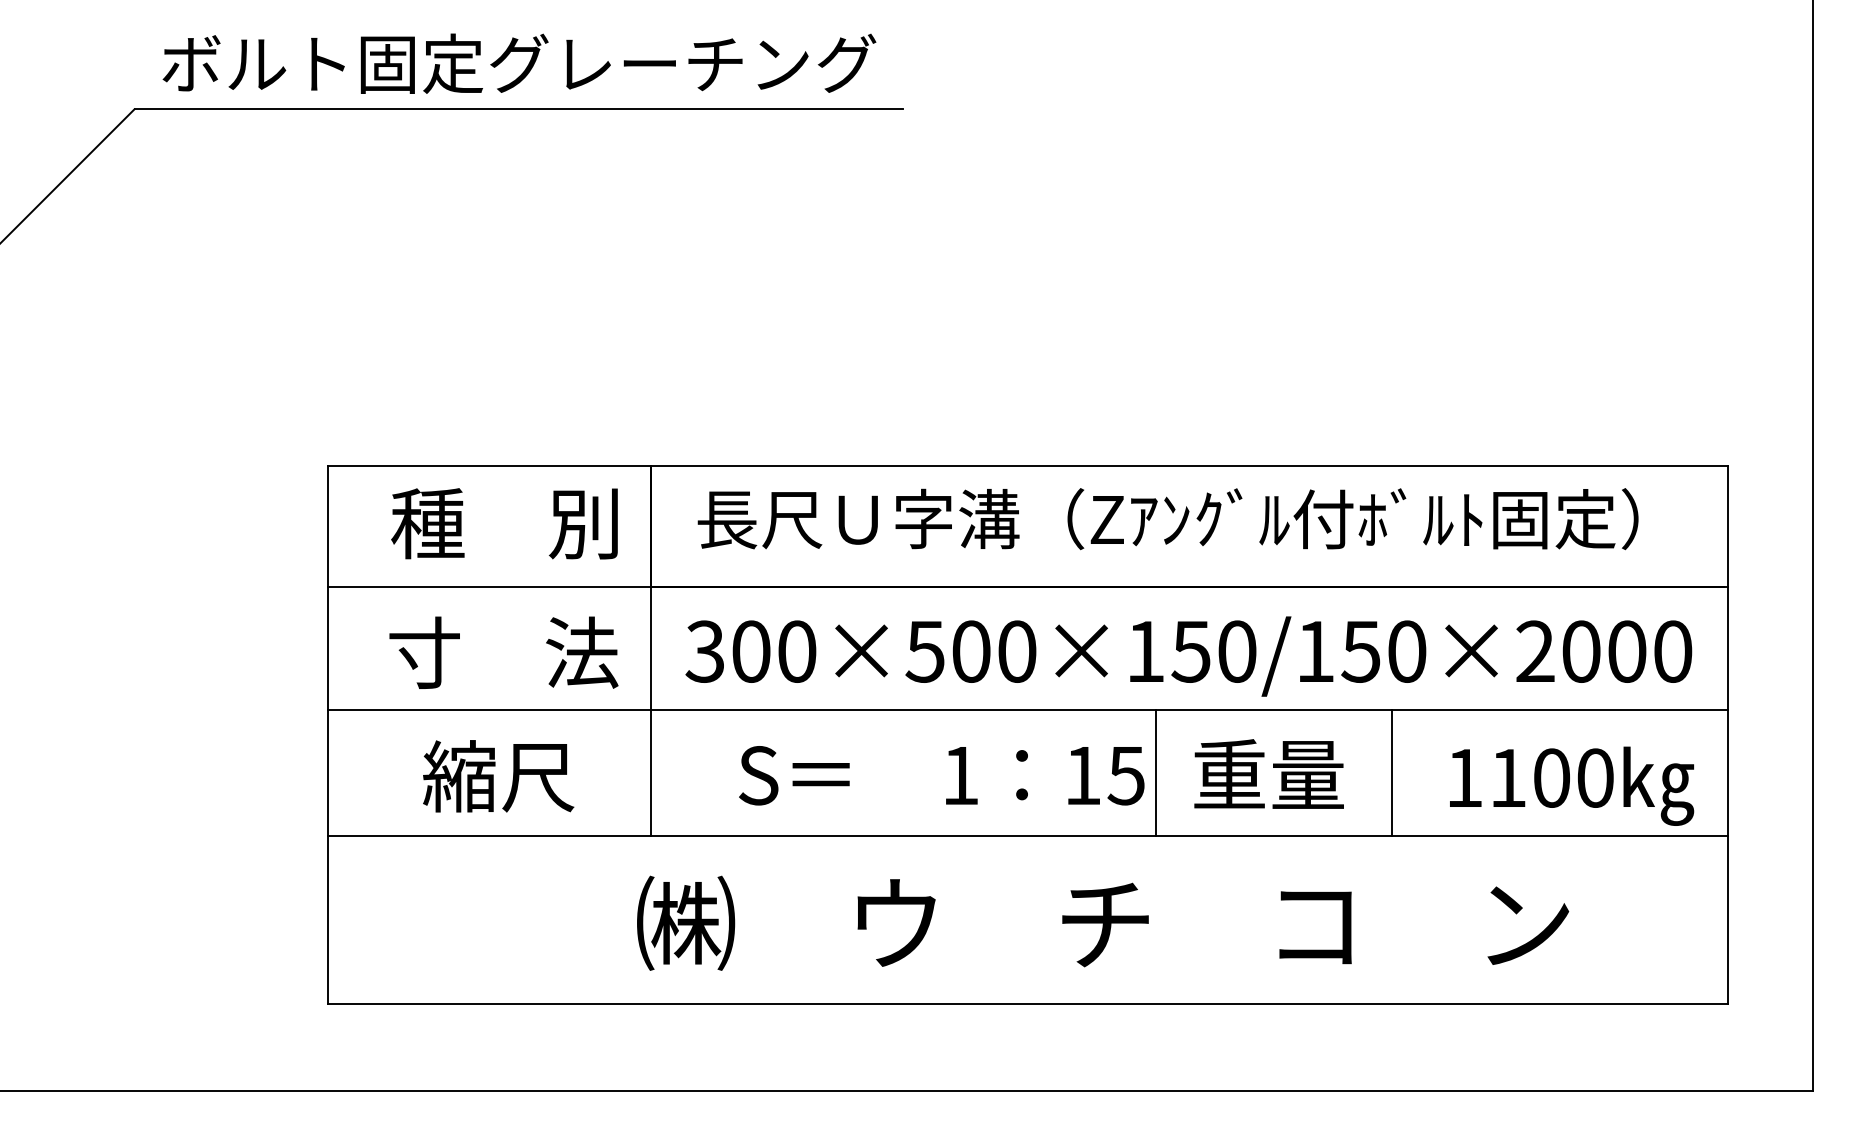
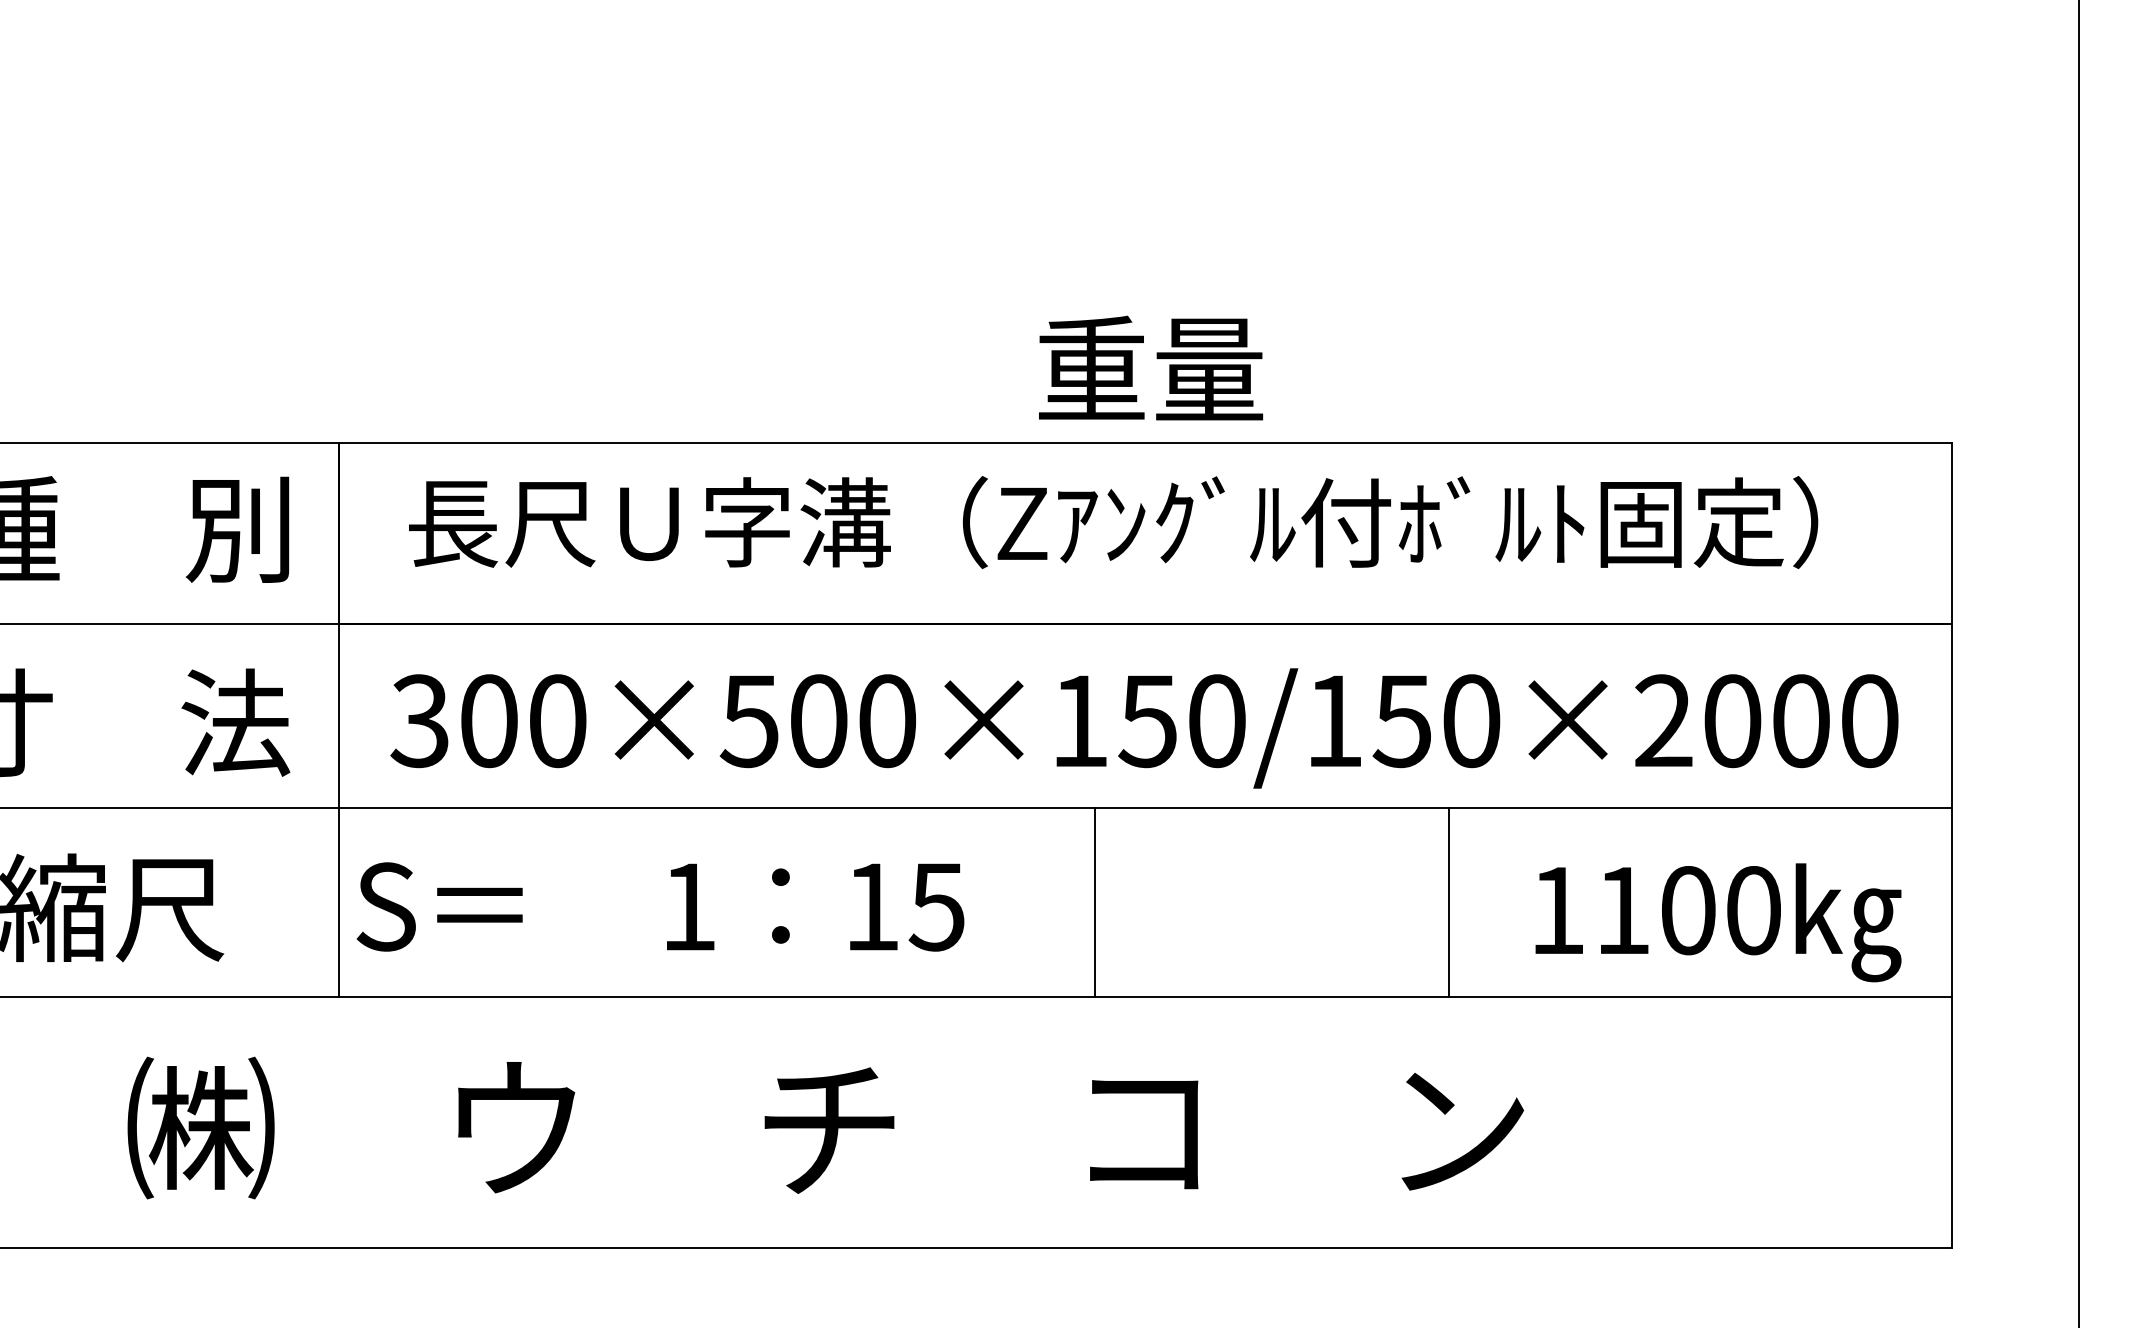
text: (1268, 773) -> (1150, 367), moved
text: (941, 775) -> (660, 906), moved
text: (1103, 922) -> (826, 1126), moved

